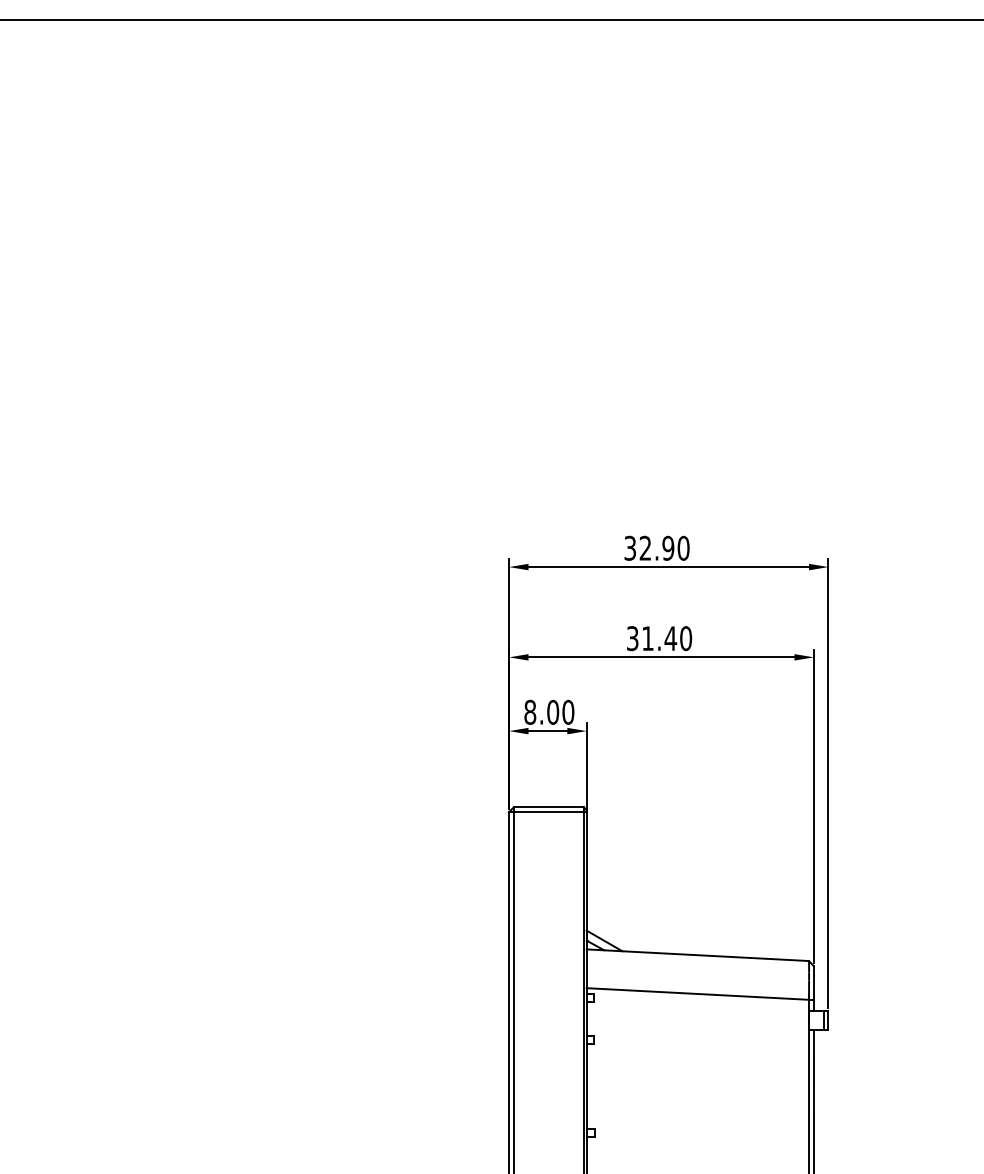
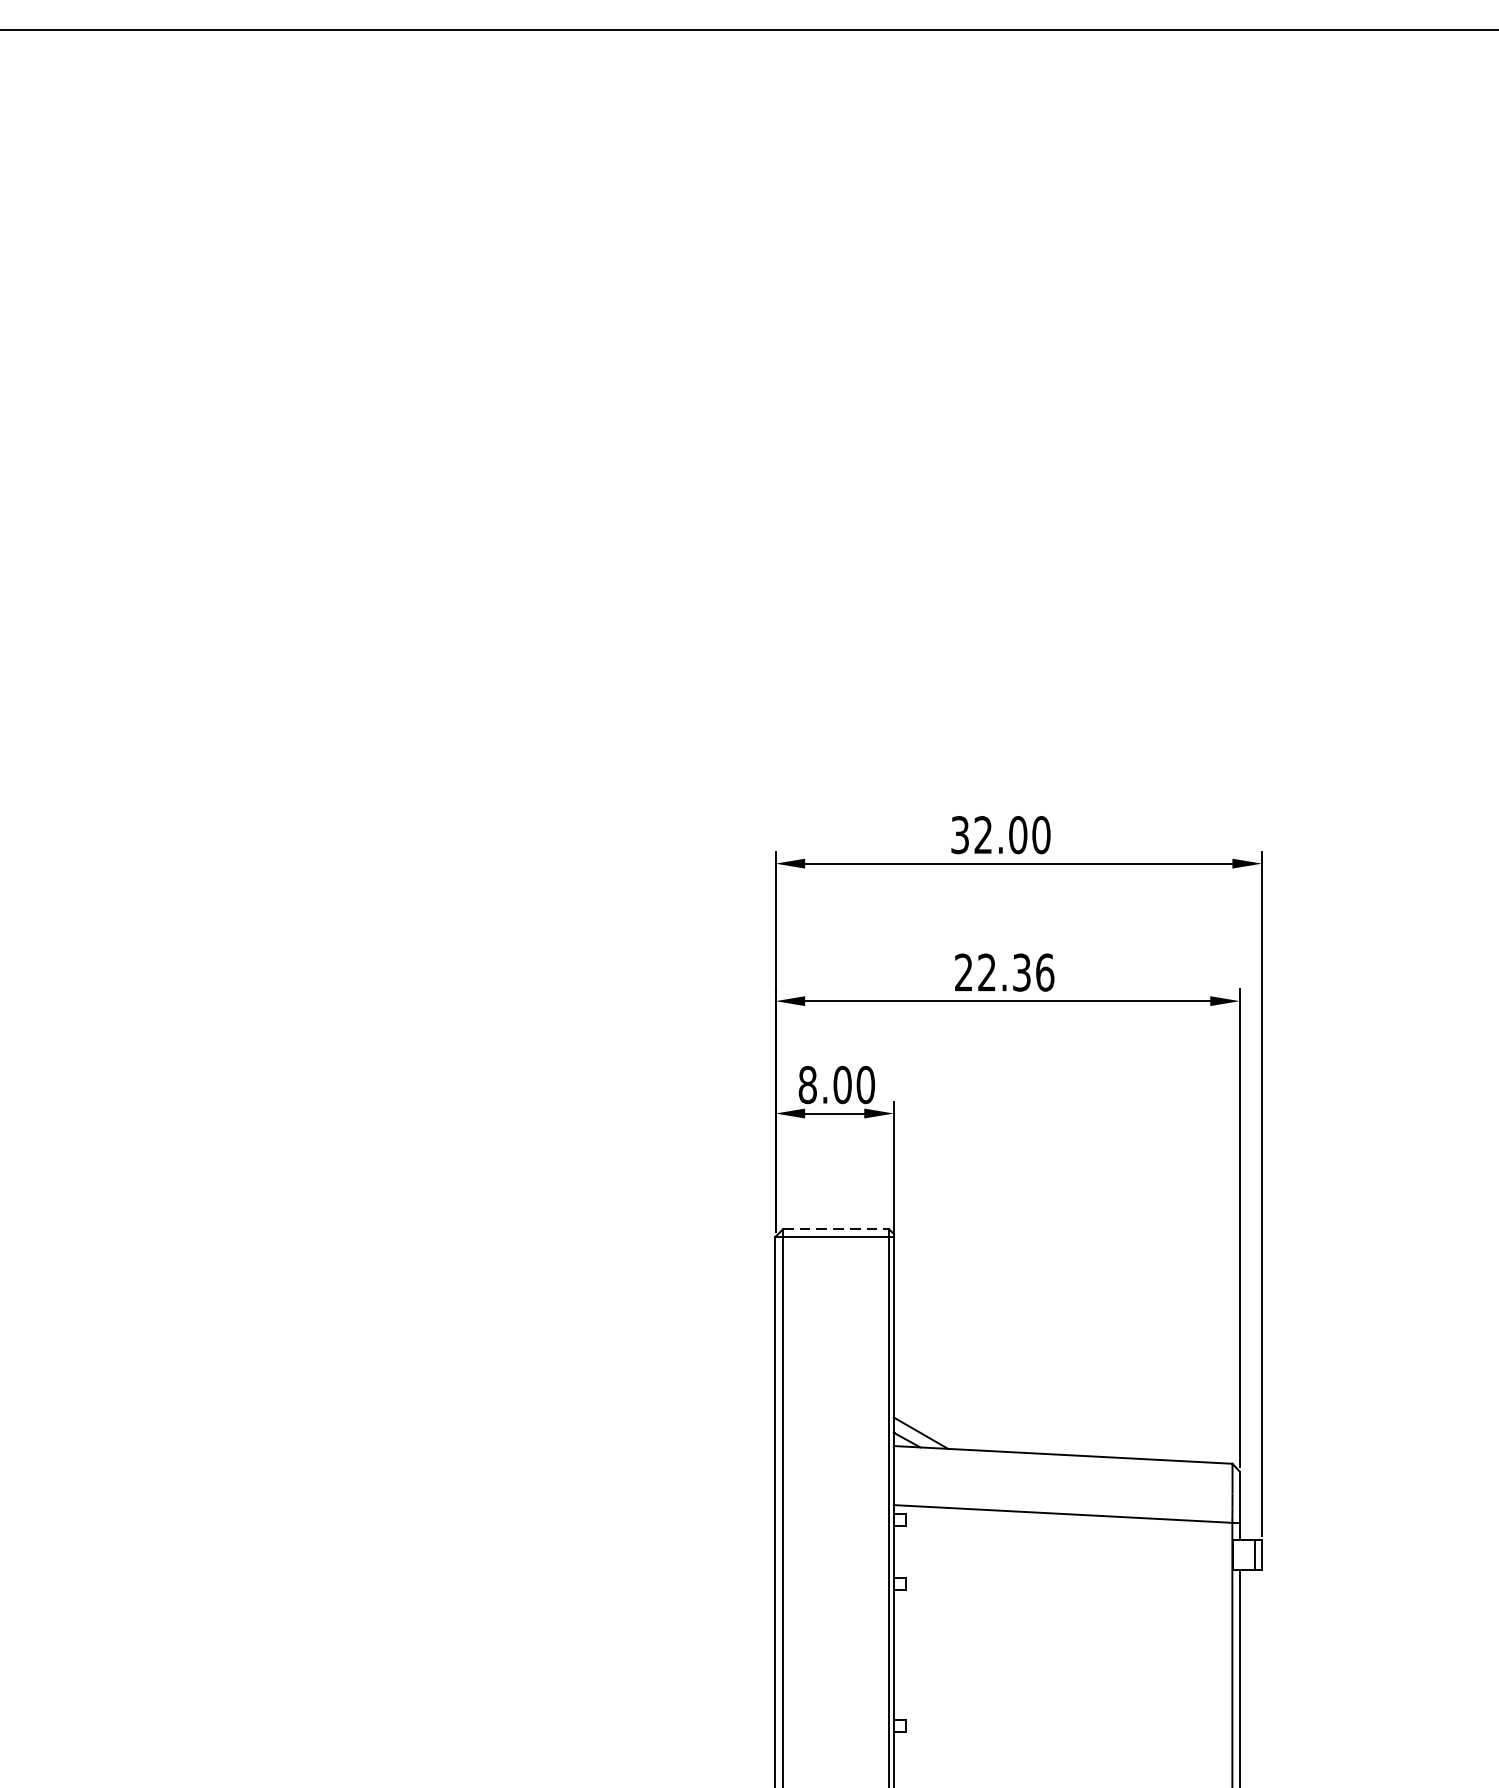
text: (668, 548) -> (1018, 835), 32.90 -> 32.00
text: (659, 638) -> (1004, 972), 31.40 -> 22.36
line: (548, 807) -> (835, 1229), solid -> dashed

